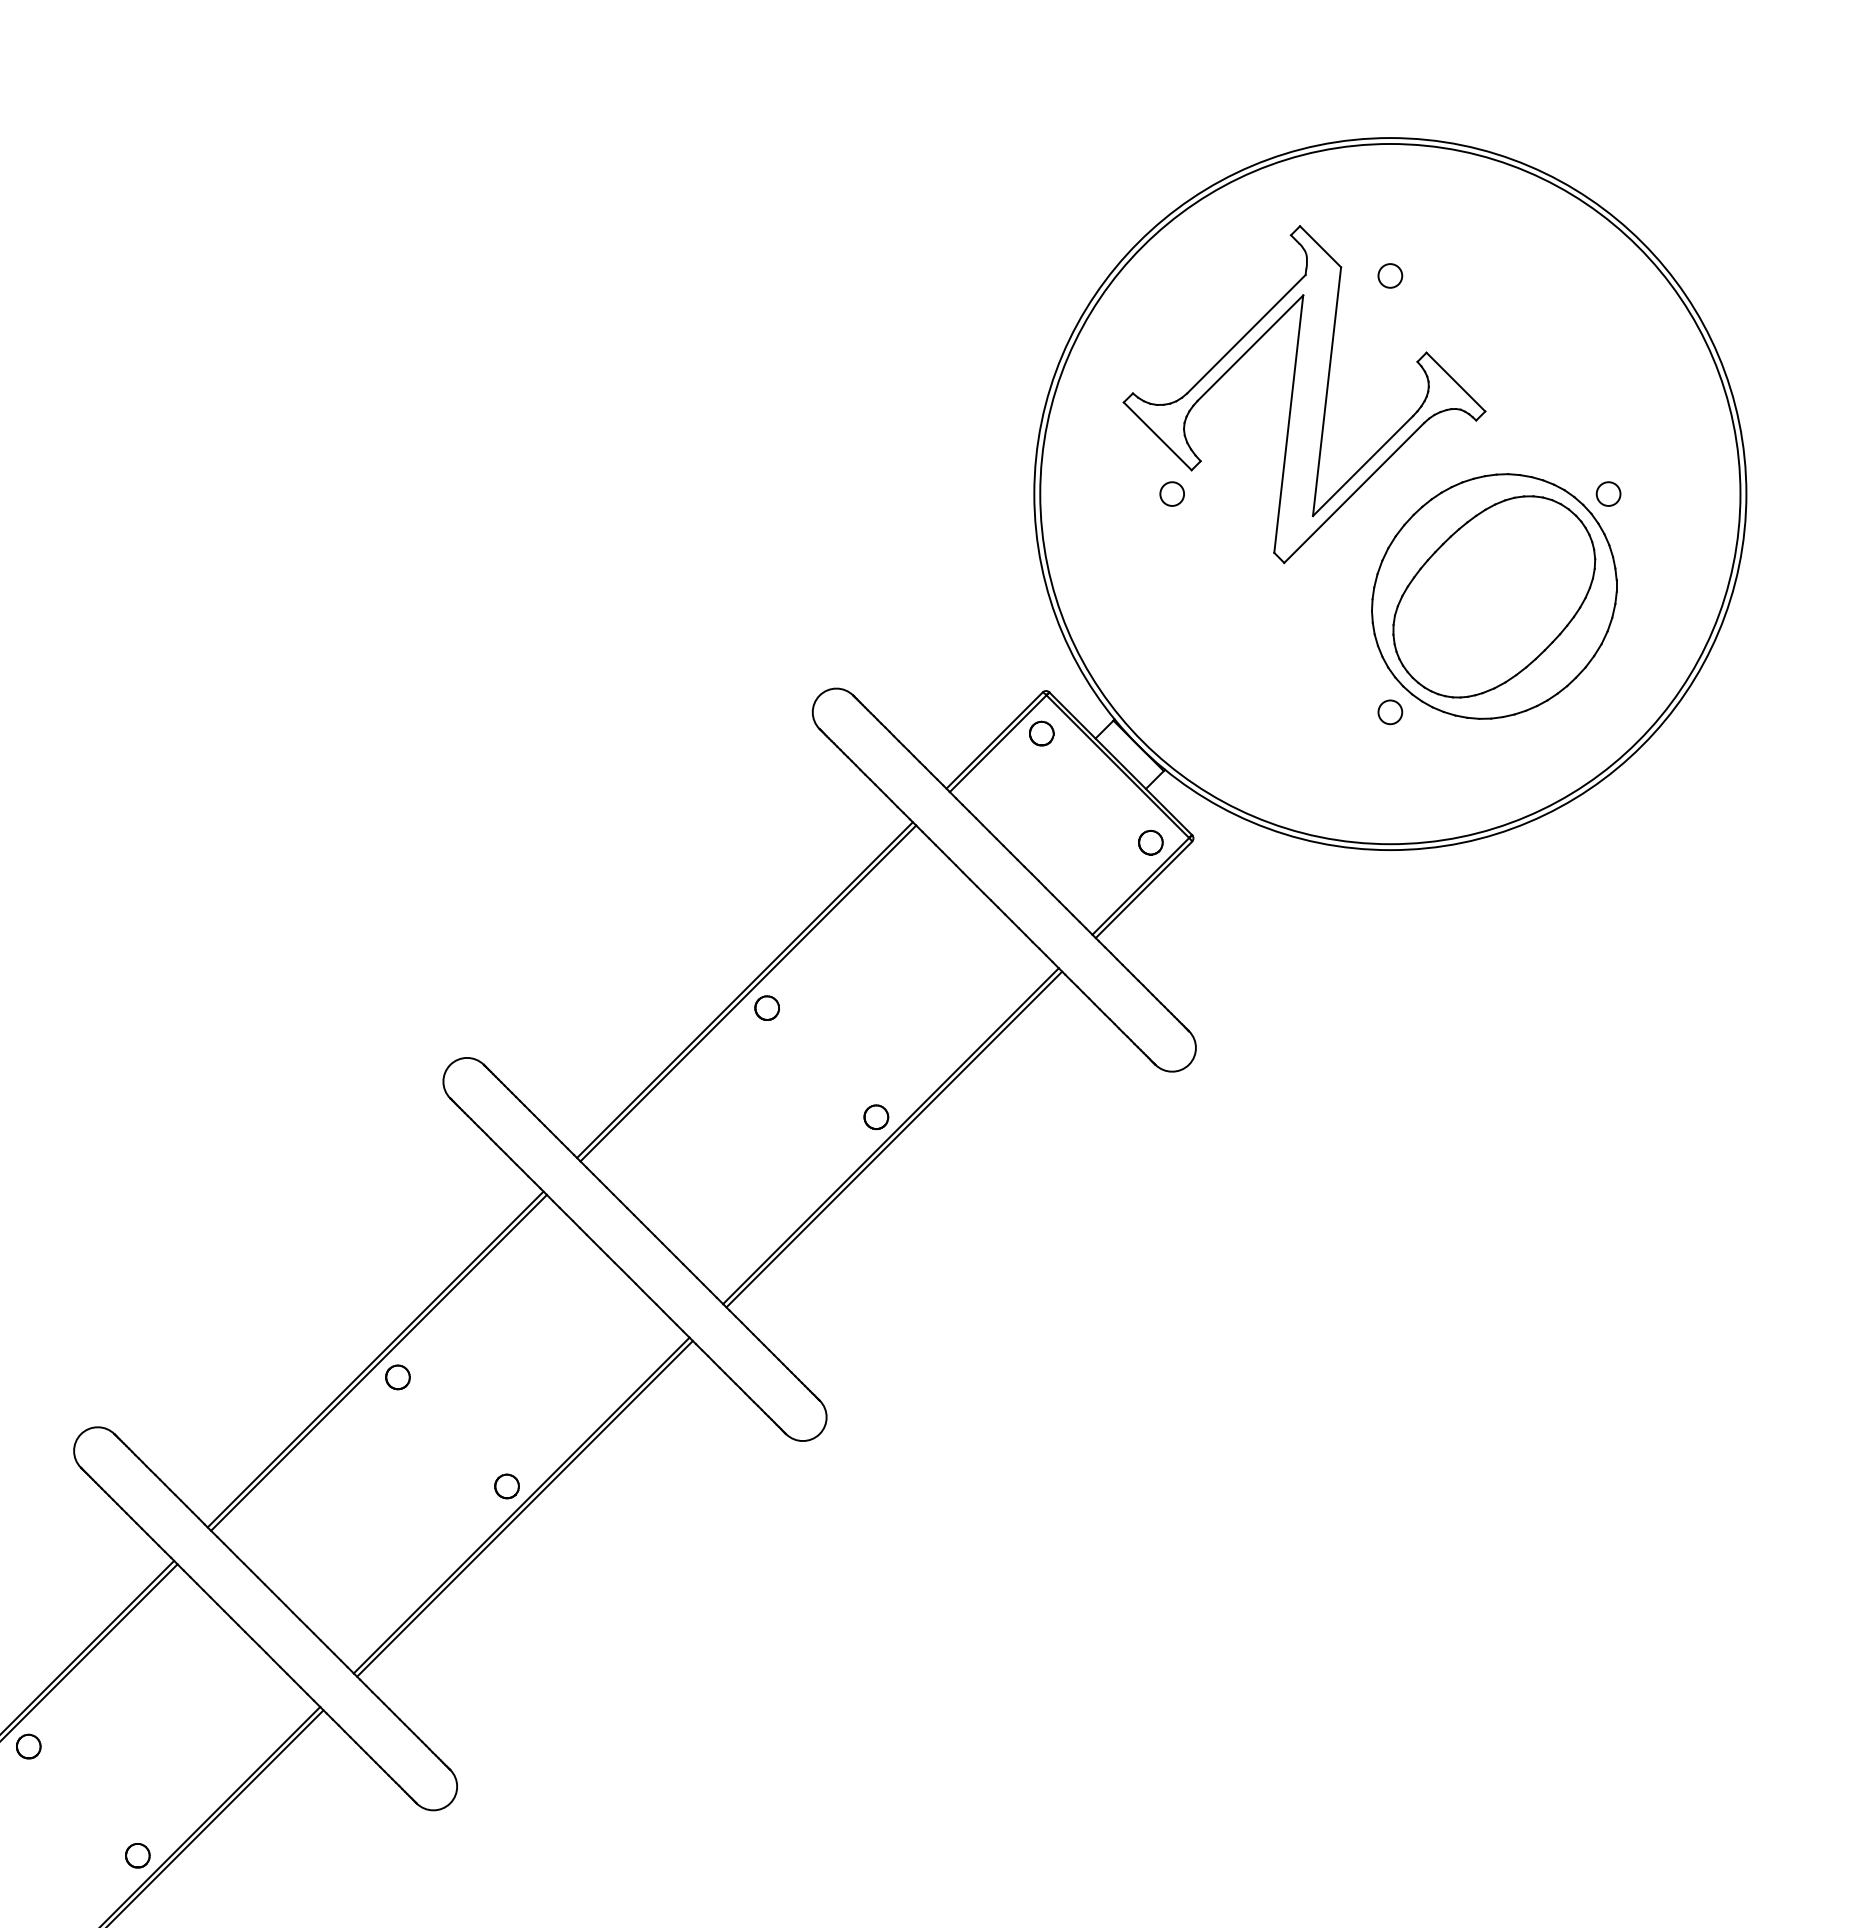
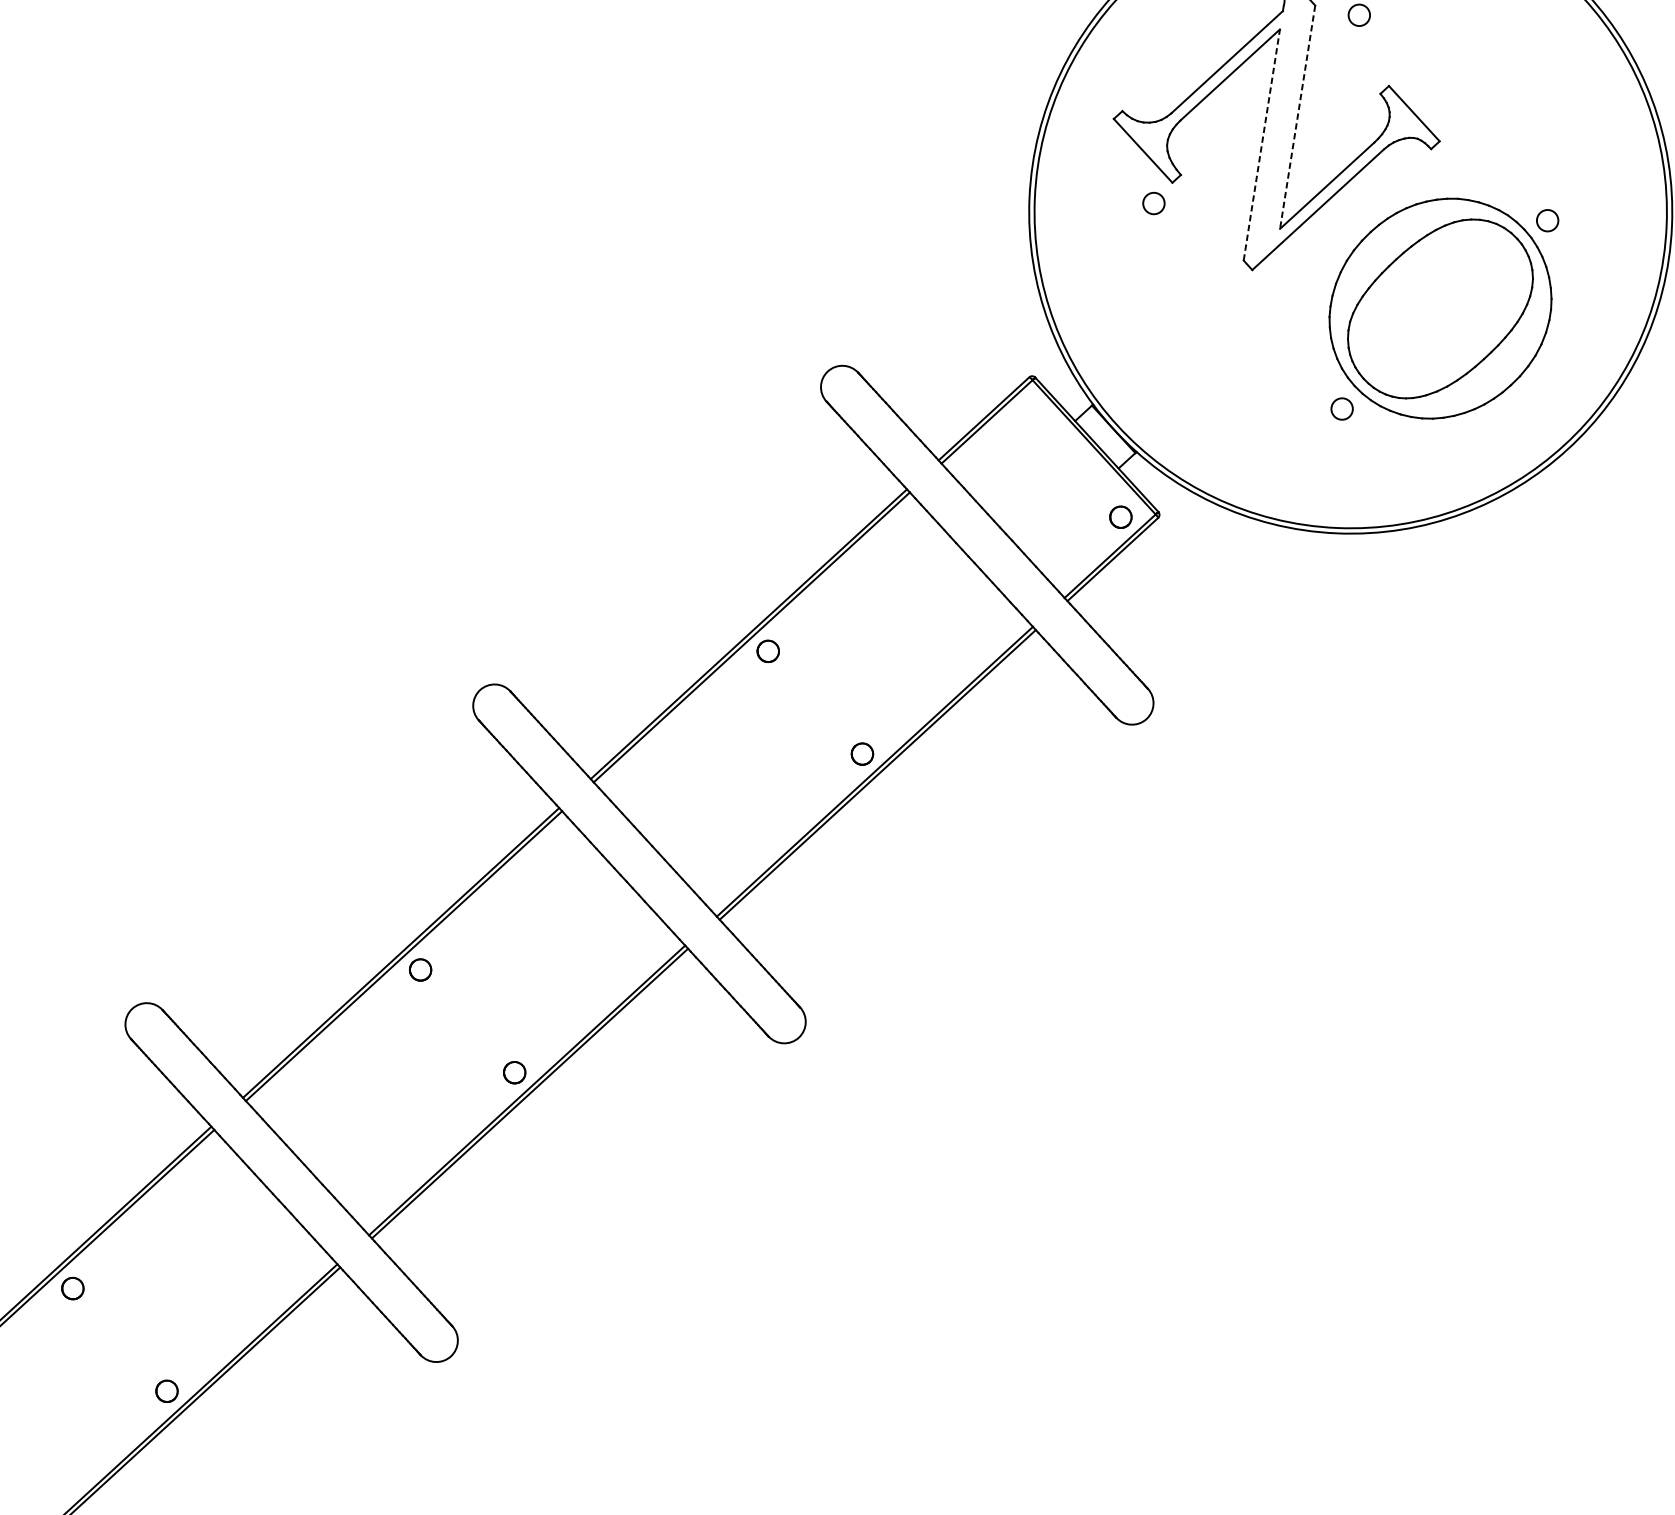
line: (1326, 392) -> (1297, 117), solid -> dashed
line: (1288, 424) -> (1261, 145), solid -> dashed
part: (1041, 733) -> (1026, 414), removed

